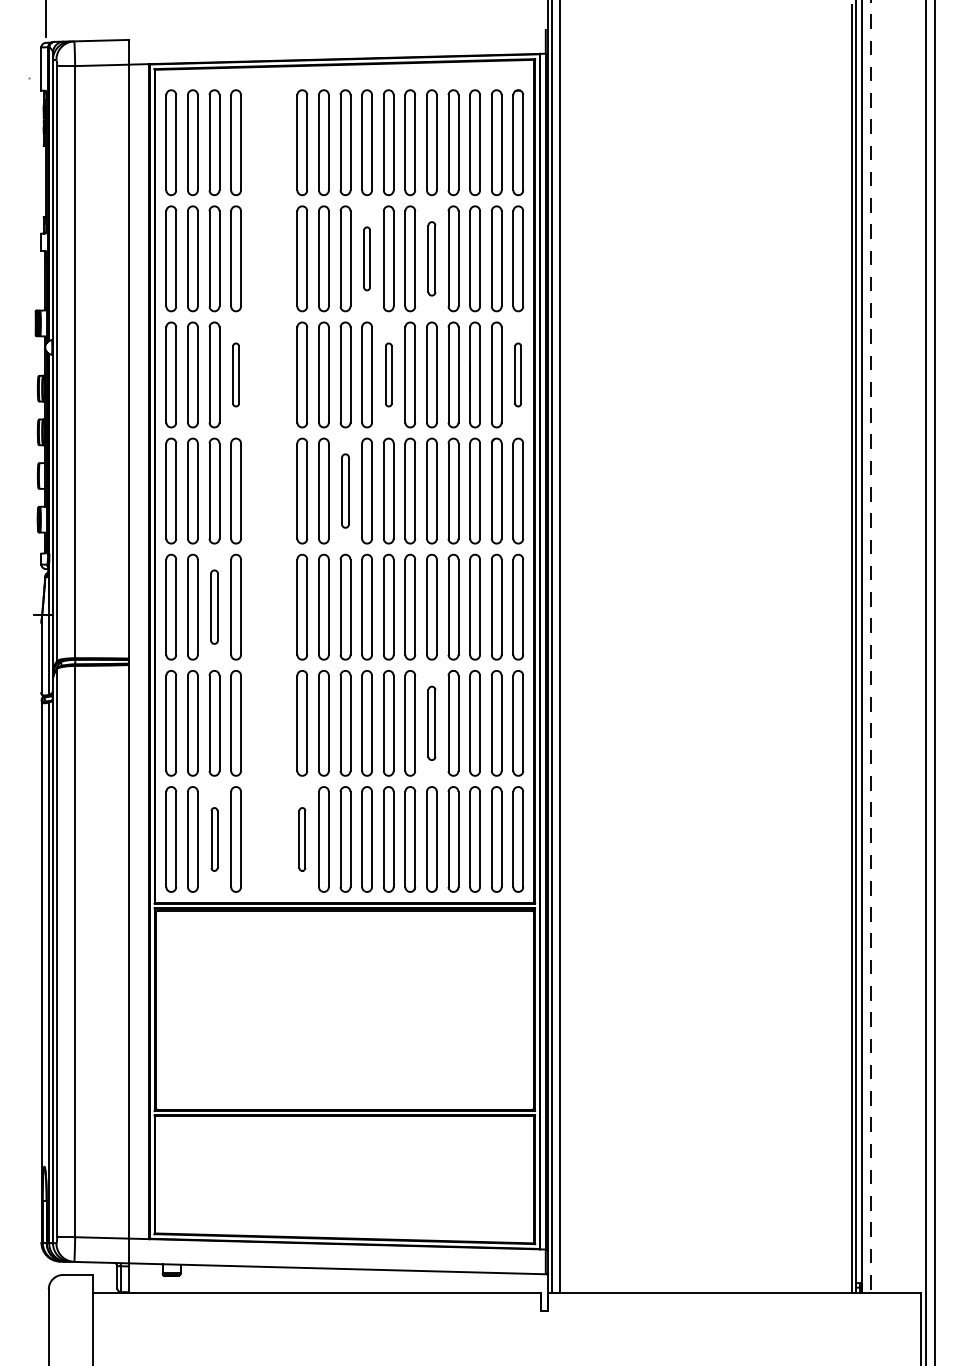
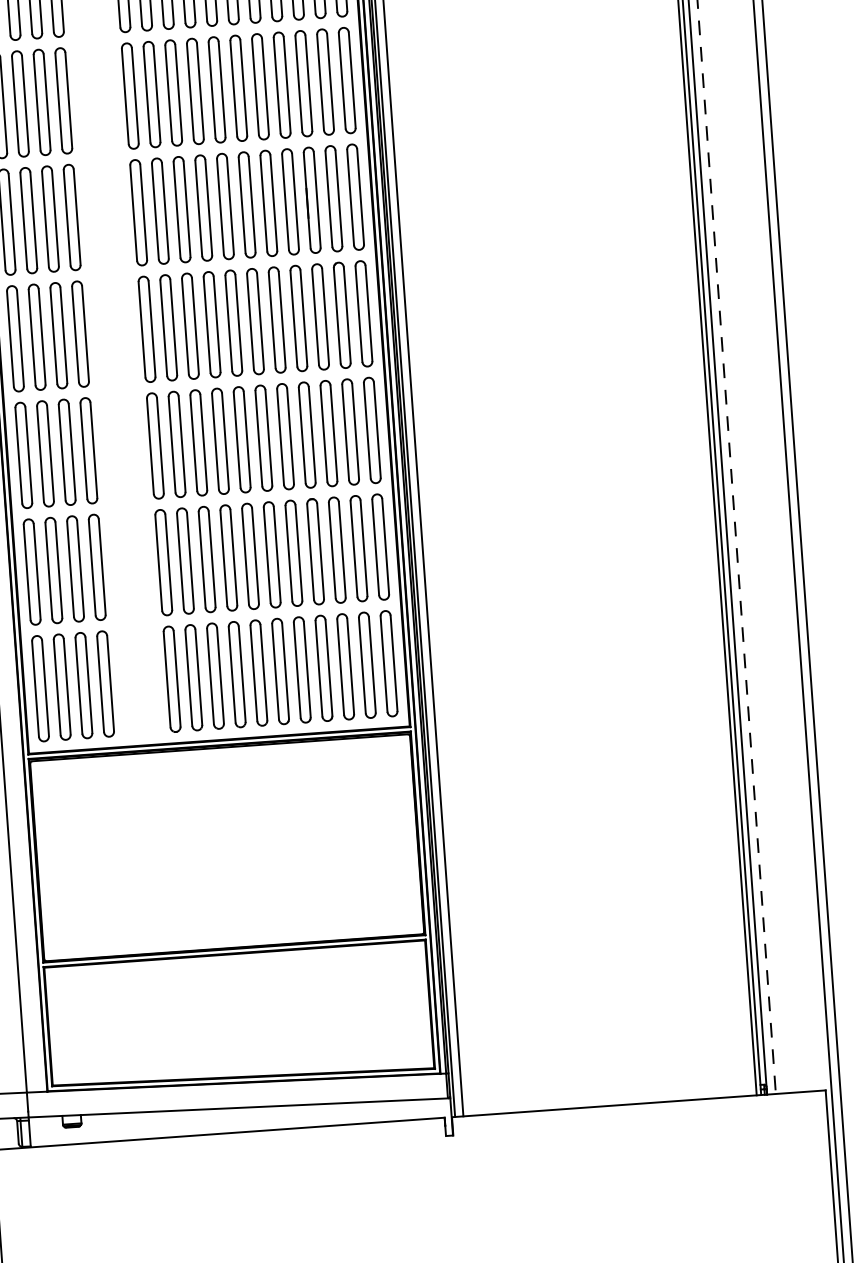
part: (366, 258) -> (194, 91), size x1.67
part: (431, 258) -> (260, 86), size x1.43
part: (235, 374) -> (71, 217), size x1.67
part: (388, 374) -> (225, 206), size x1.67
part: (517, 374) -> (354, 196), size x1.67
part: (345, 490) -> (190, 325), size x1.43
part: (214, 606) -> (67, 451), size x1.43
part: (431, 723) -> (293, 553), size x1.43
part: (214, 839) -> (83, 685), size x1.67
part: (302, 839) -> (172, 679), size x1.67

